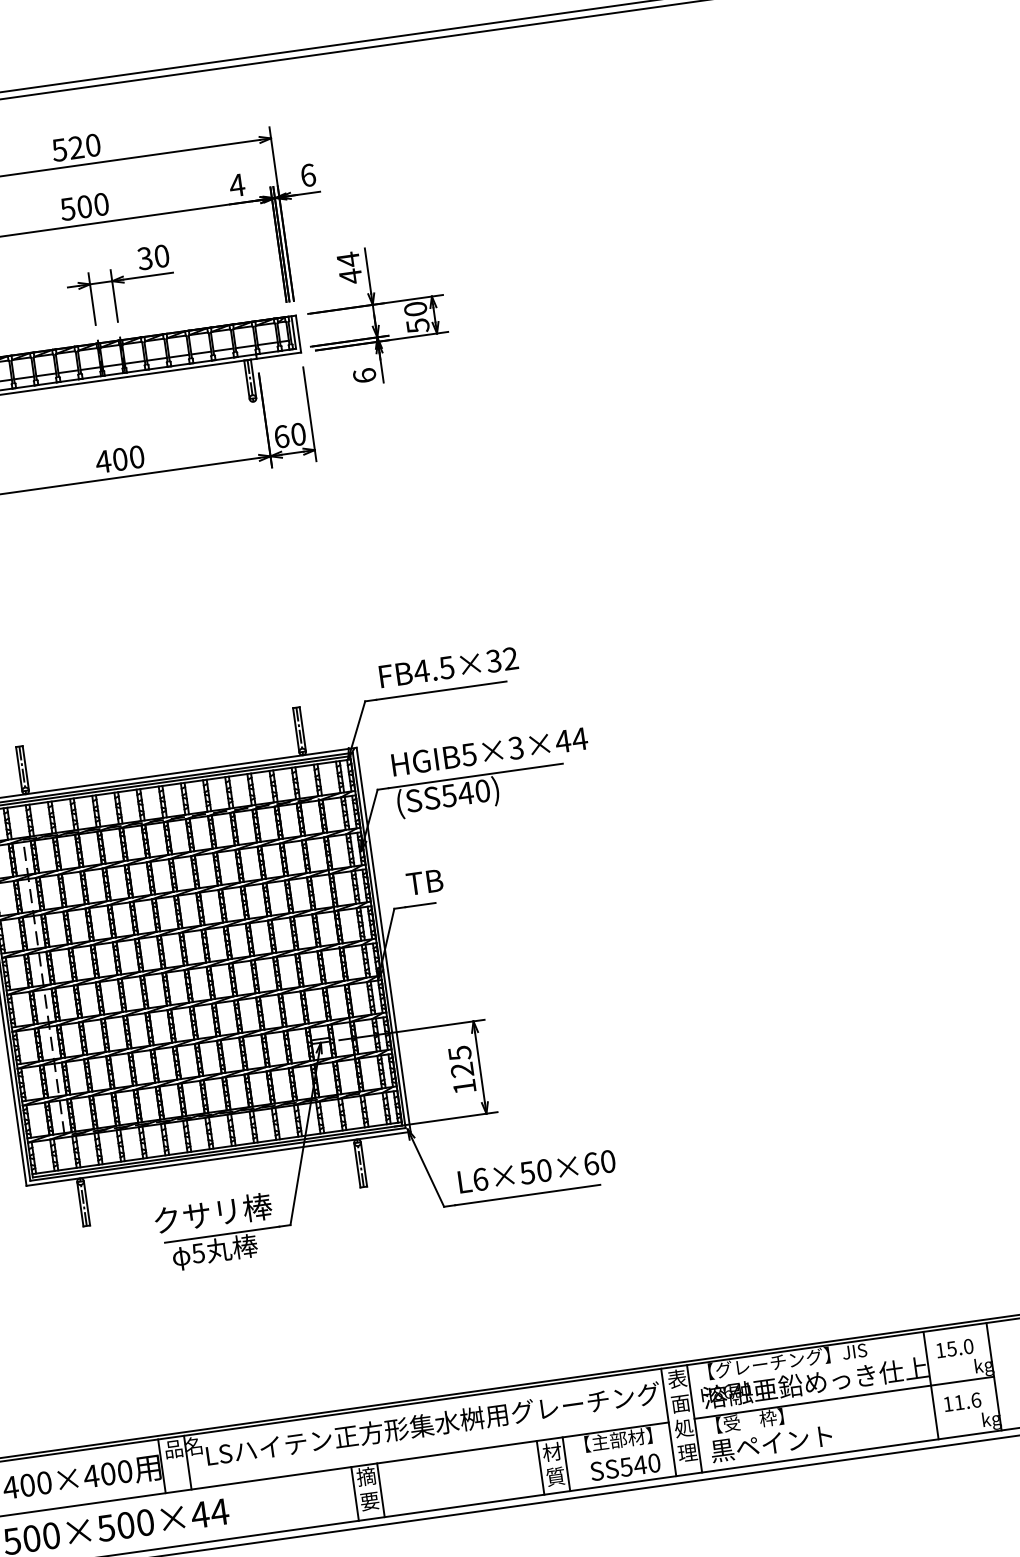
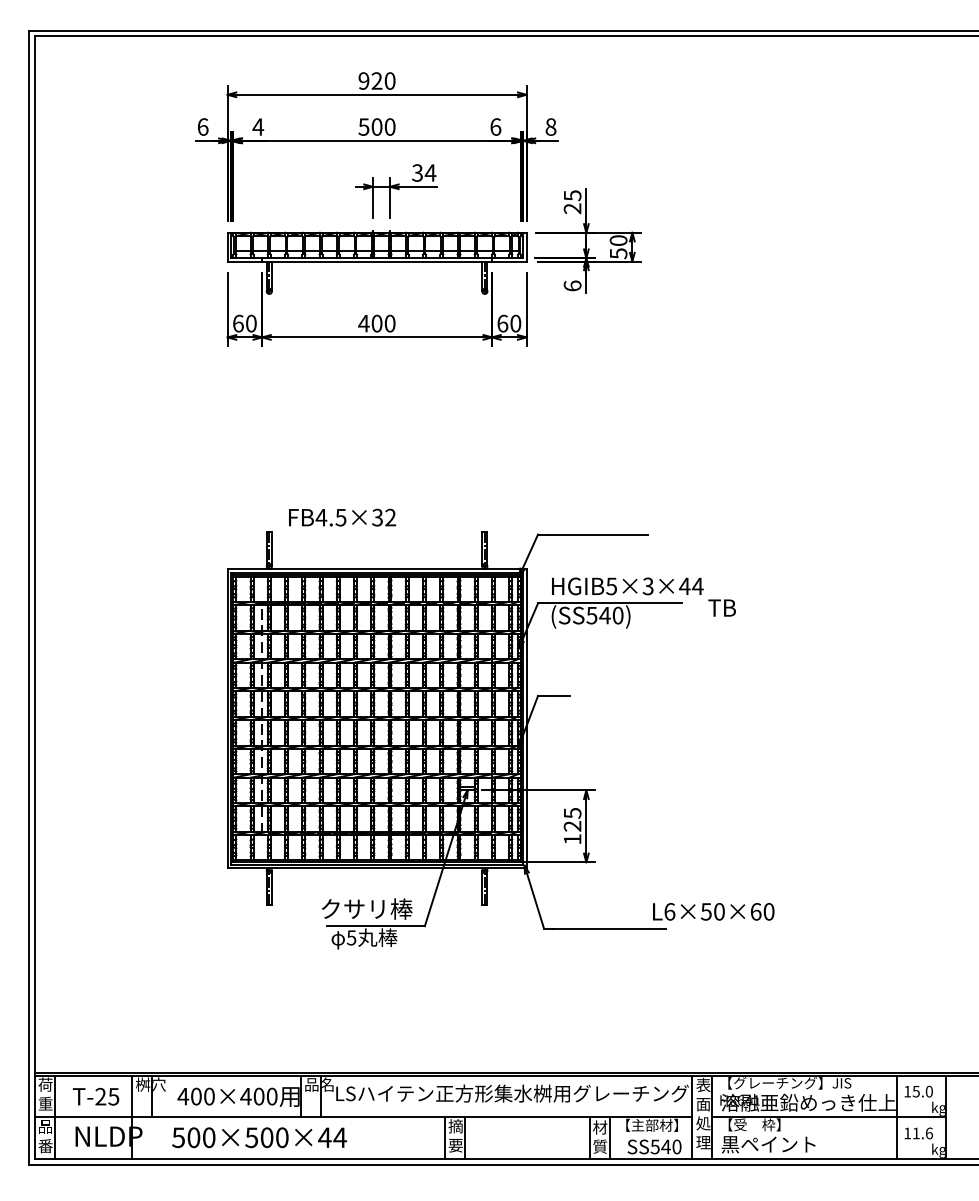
text: (58, 149) -> (363, 80), 520 -> 920
text: (307, 174) -> (550, 126), 6 -> 8
text: (236, 184) -> (495, 126), 4 -> 6
text: (161, 255) -> (430, 172), 30 -> 34
text: (349, 267) -> (572, 201), 44 -> 25
text: (448, 667) -> (342, 517), moved
text: (423, 881) -> (721, 607), moved
text: (536, 1171) -> (713, 911), moved

